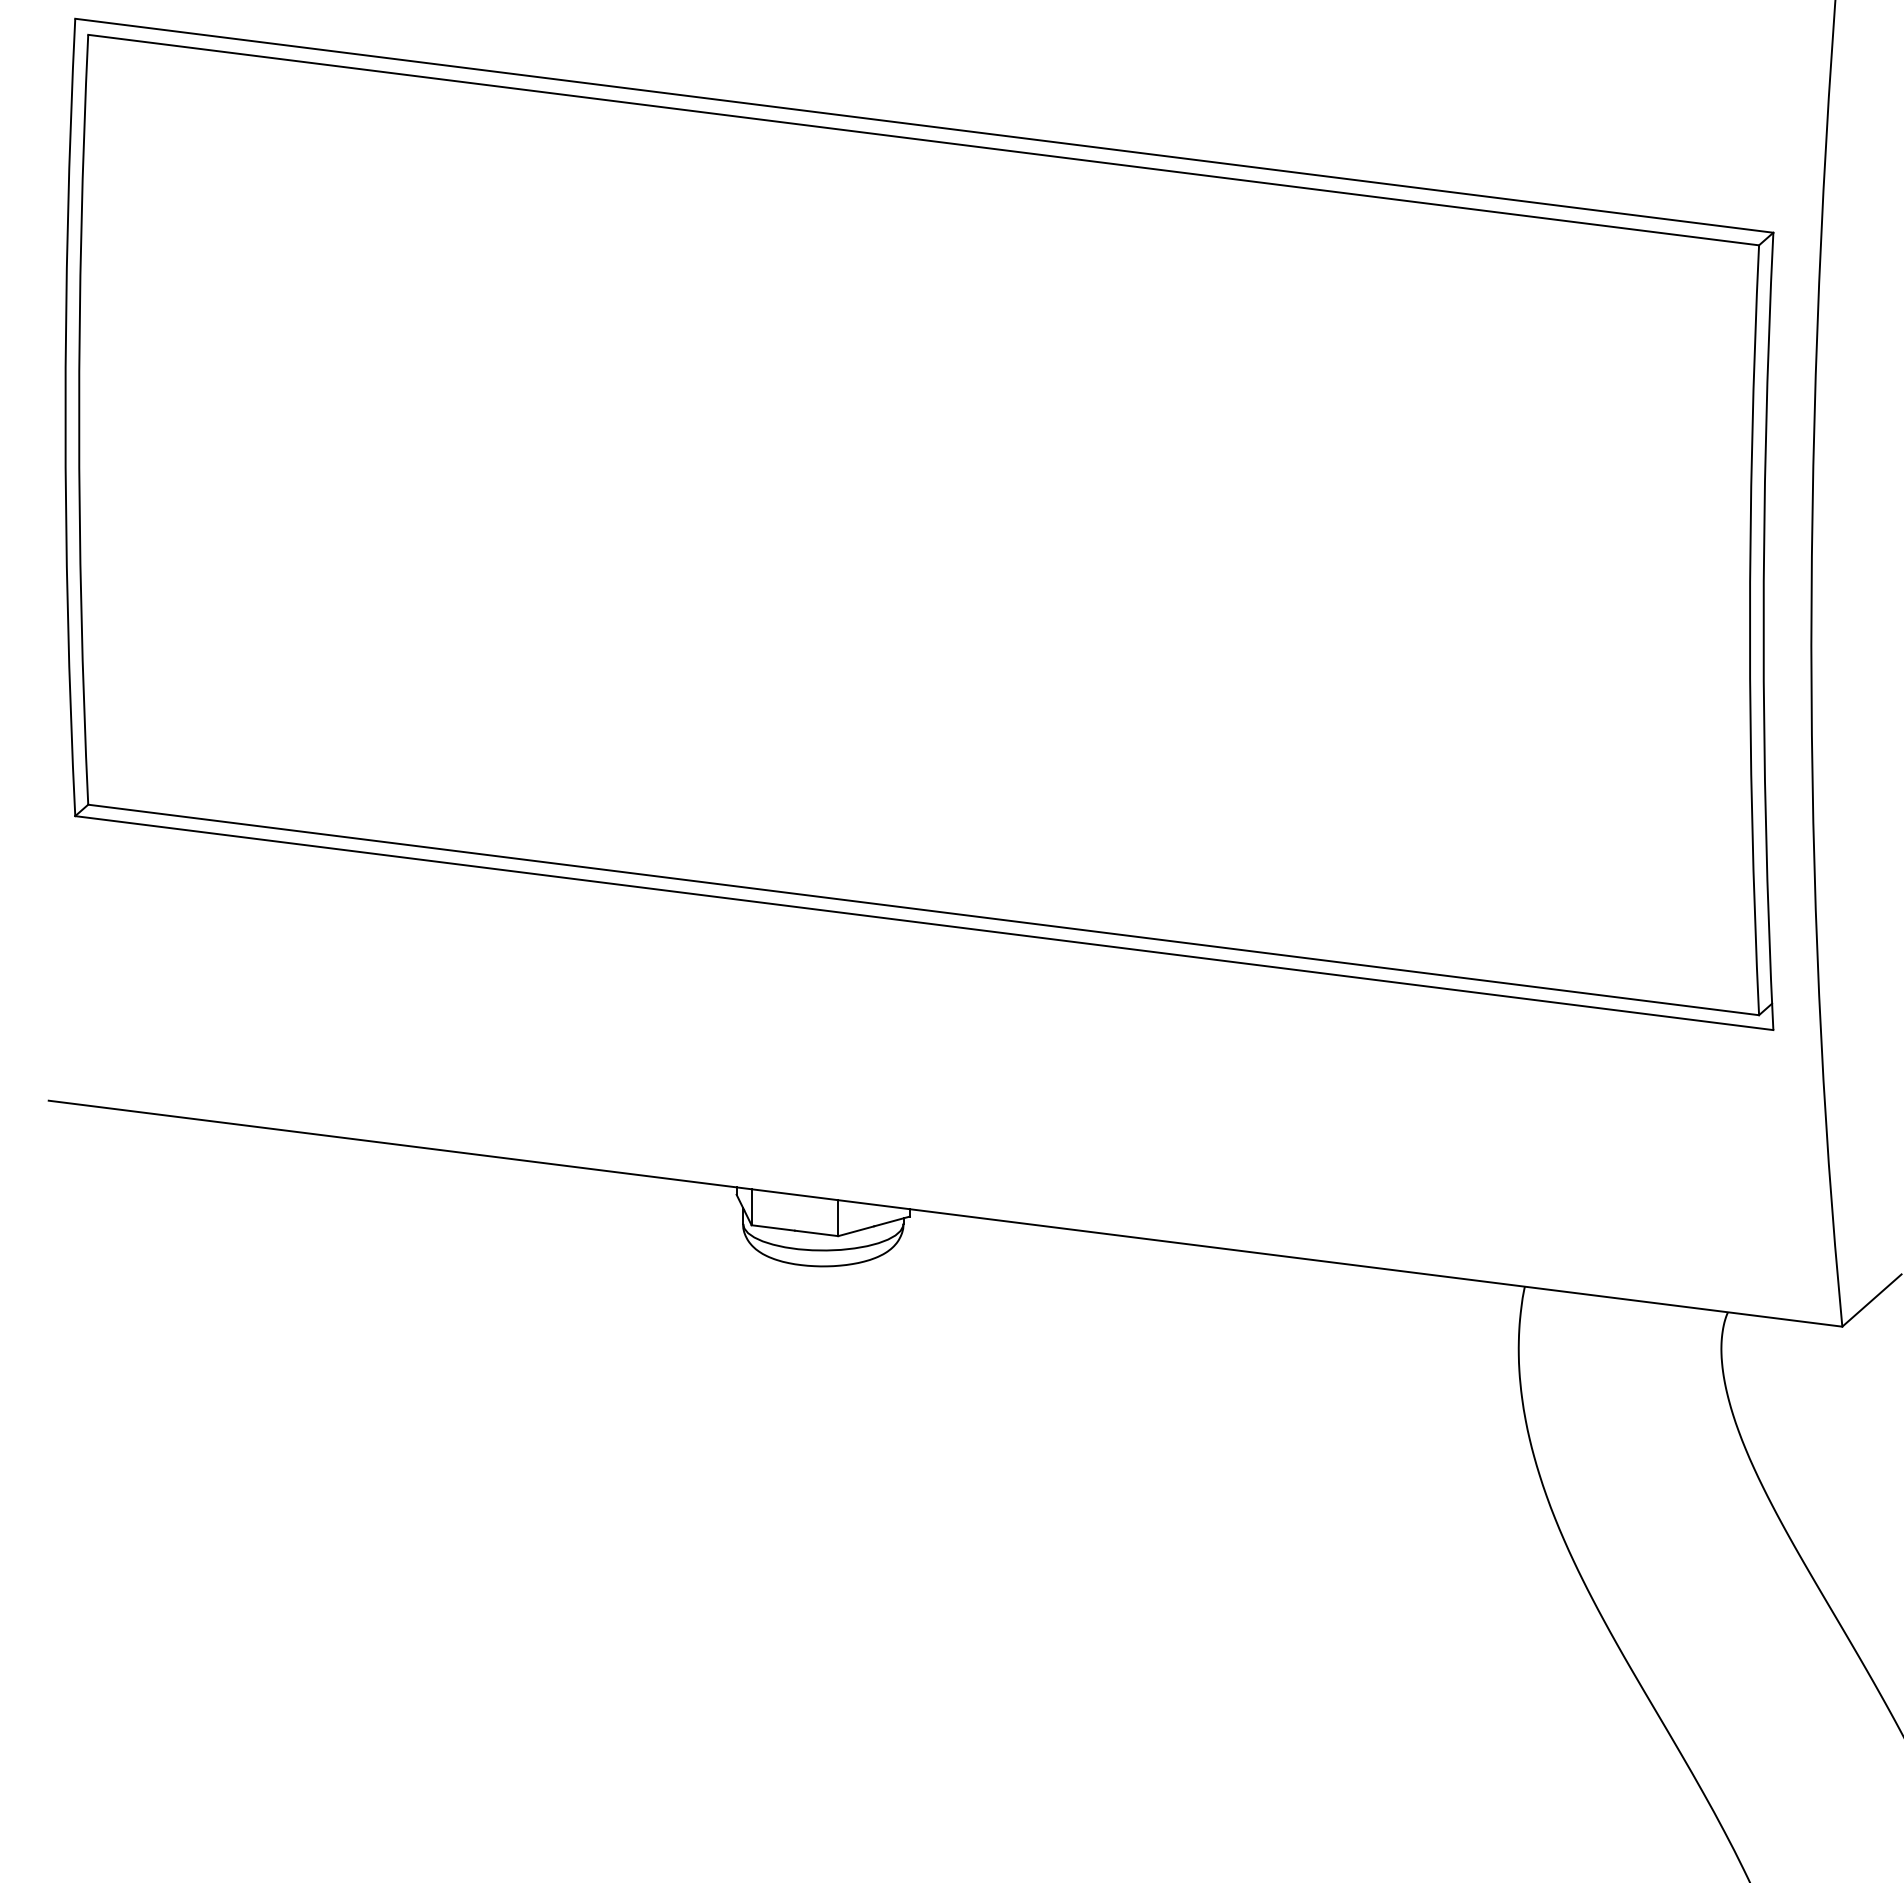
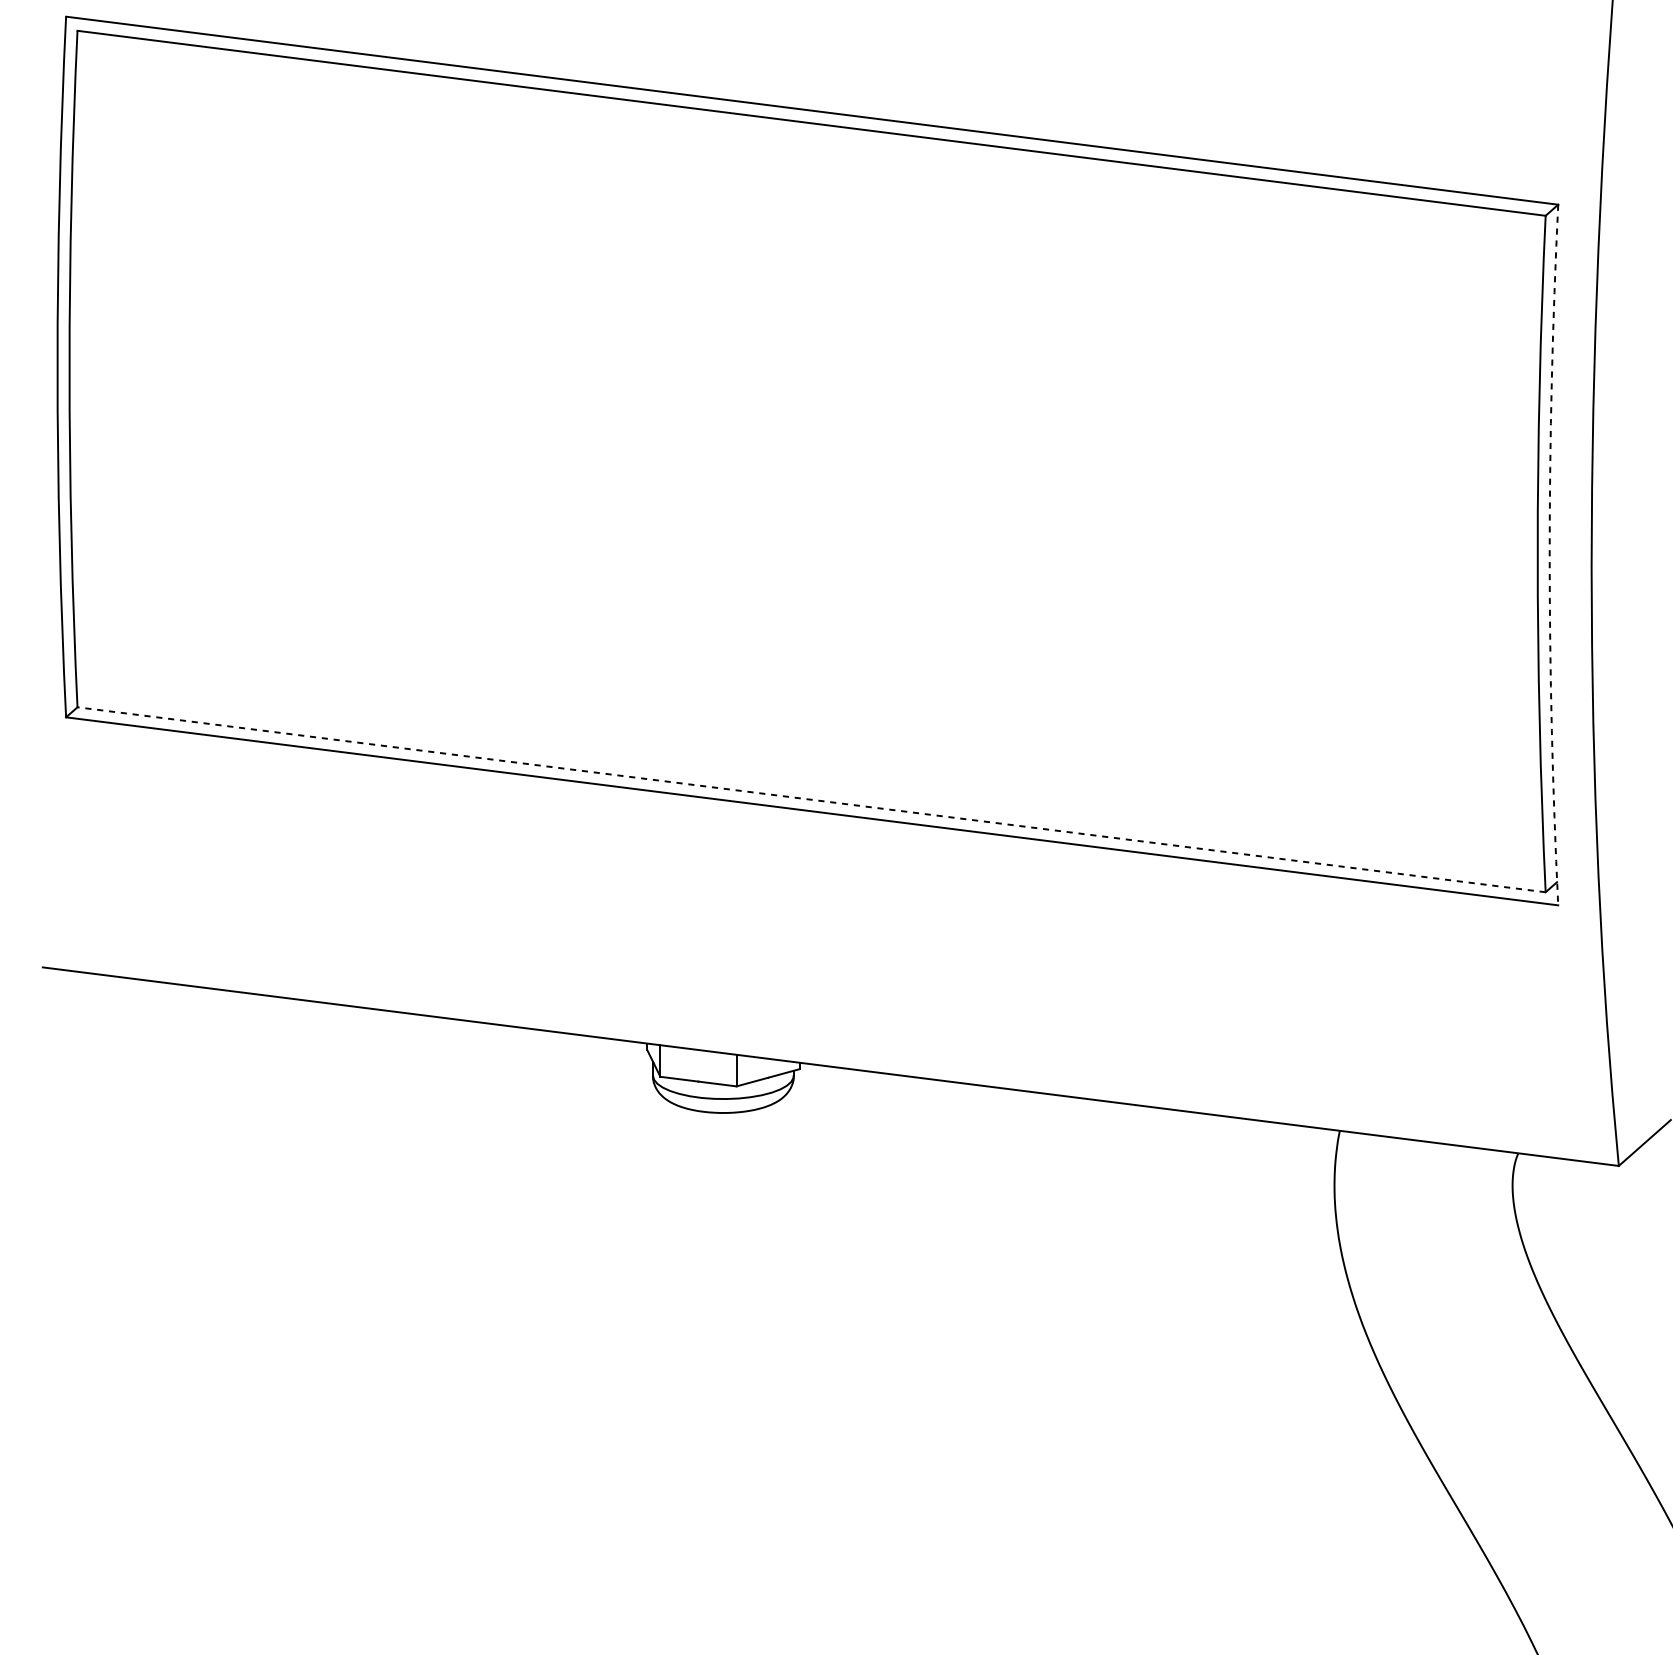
arc: (1763, 631) -> (1549, 555), solid -> dashed
line: (923, 909) -> (811, 799), solid -> dashed

